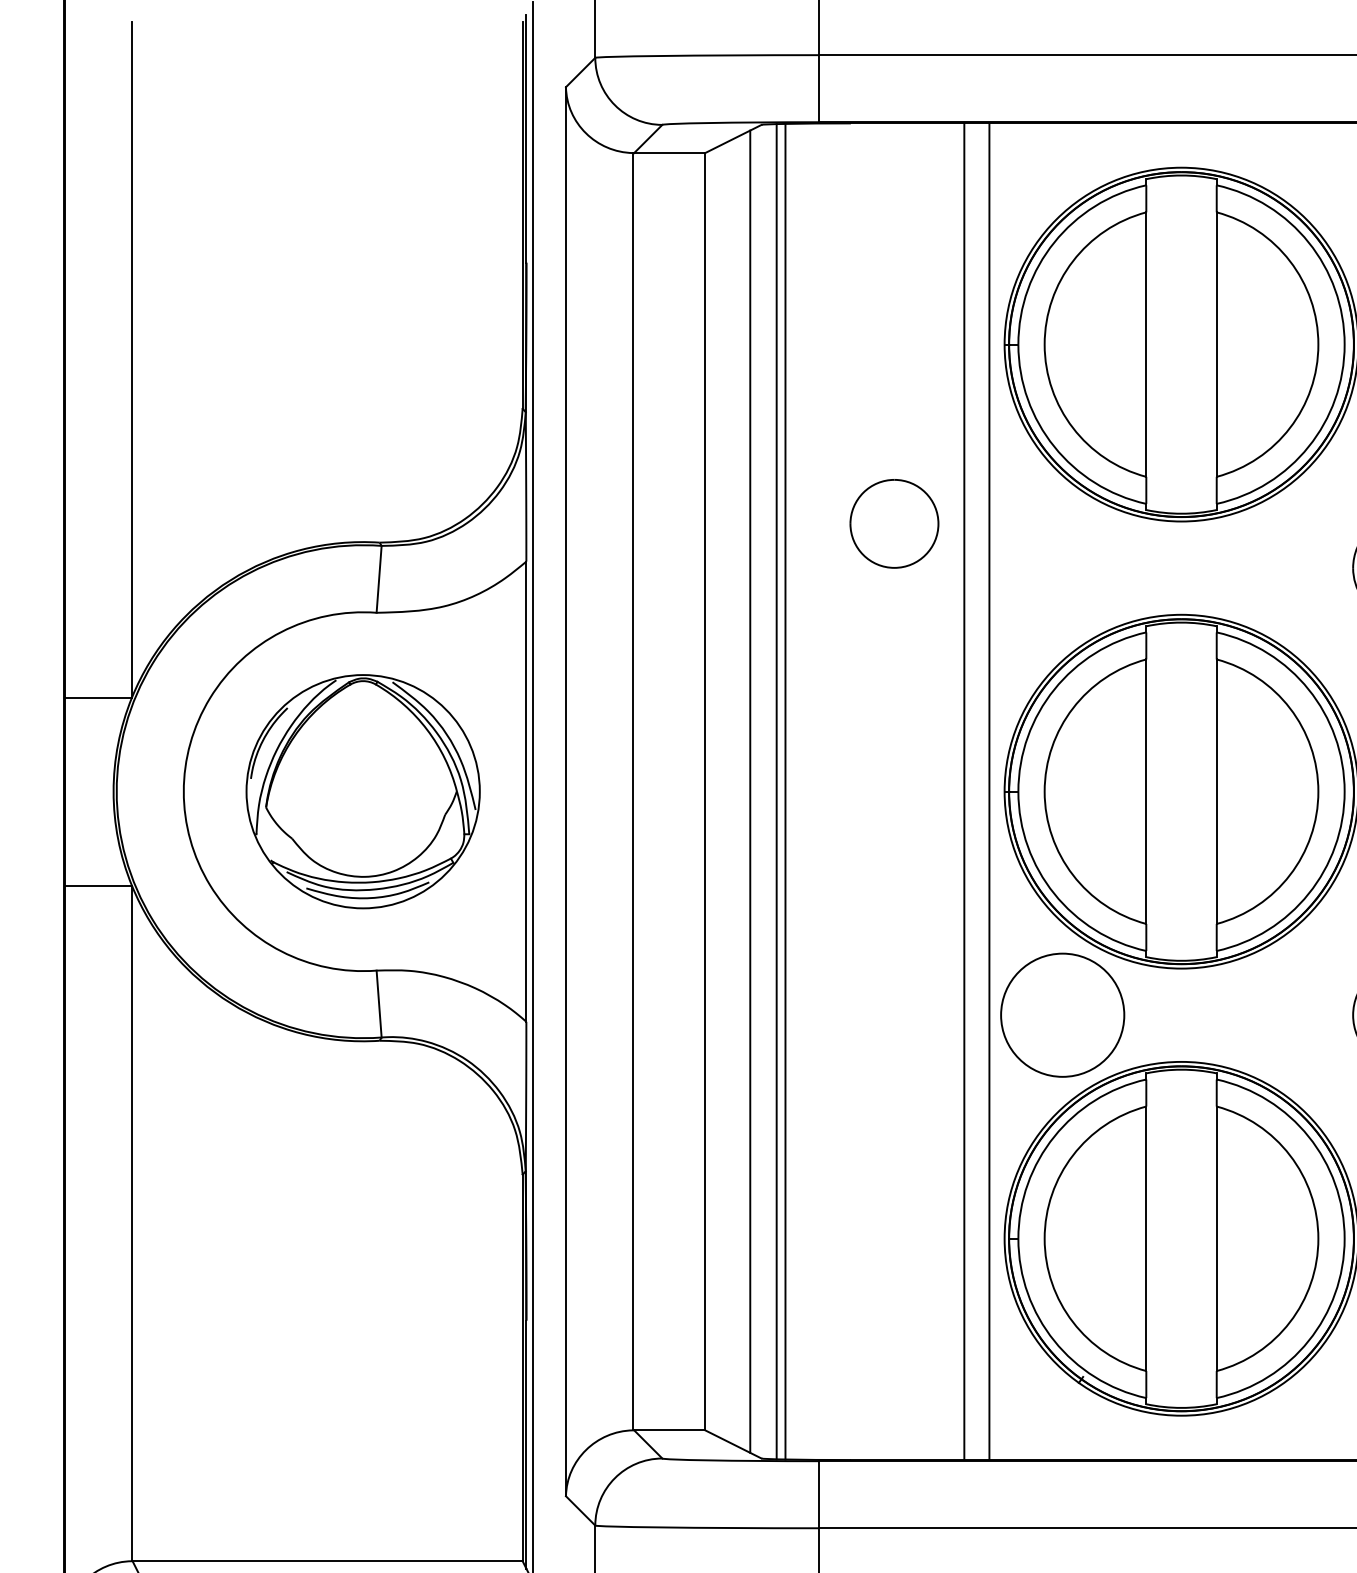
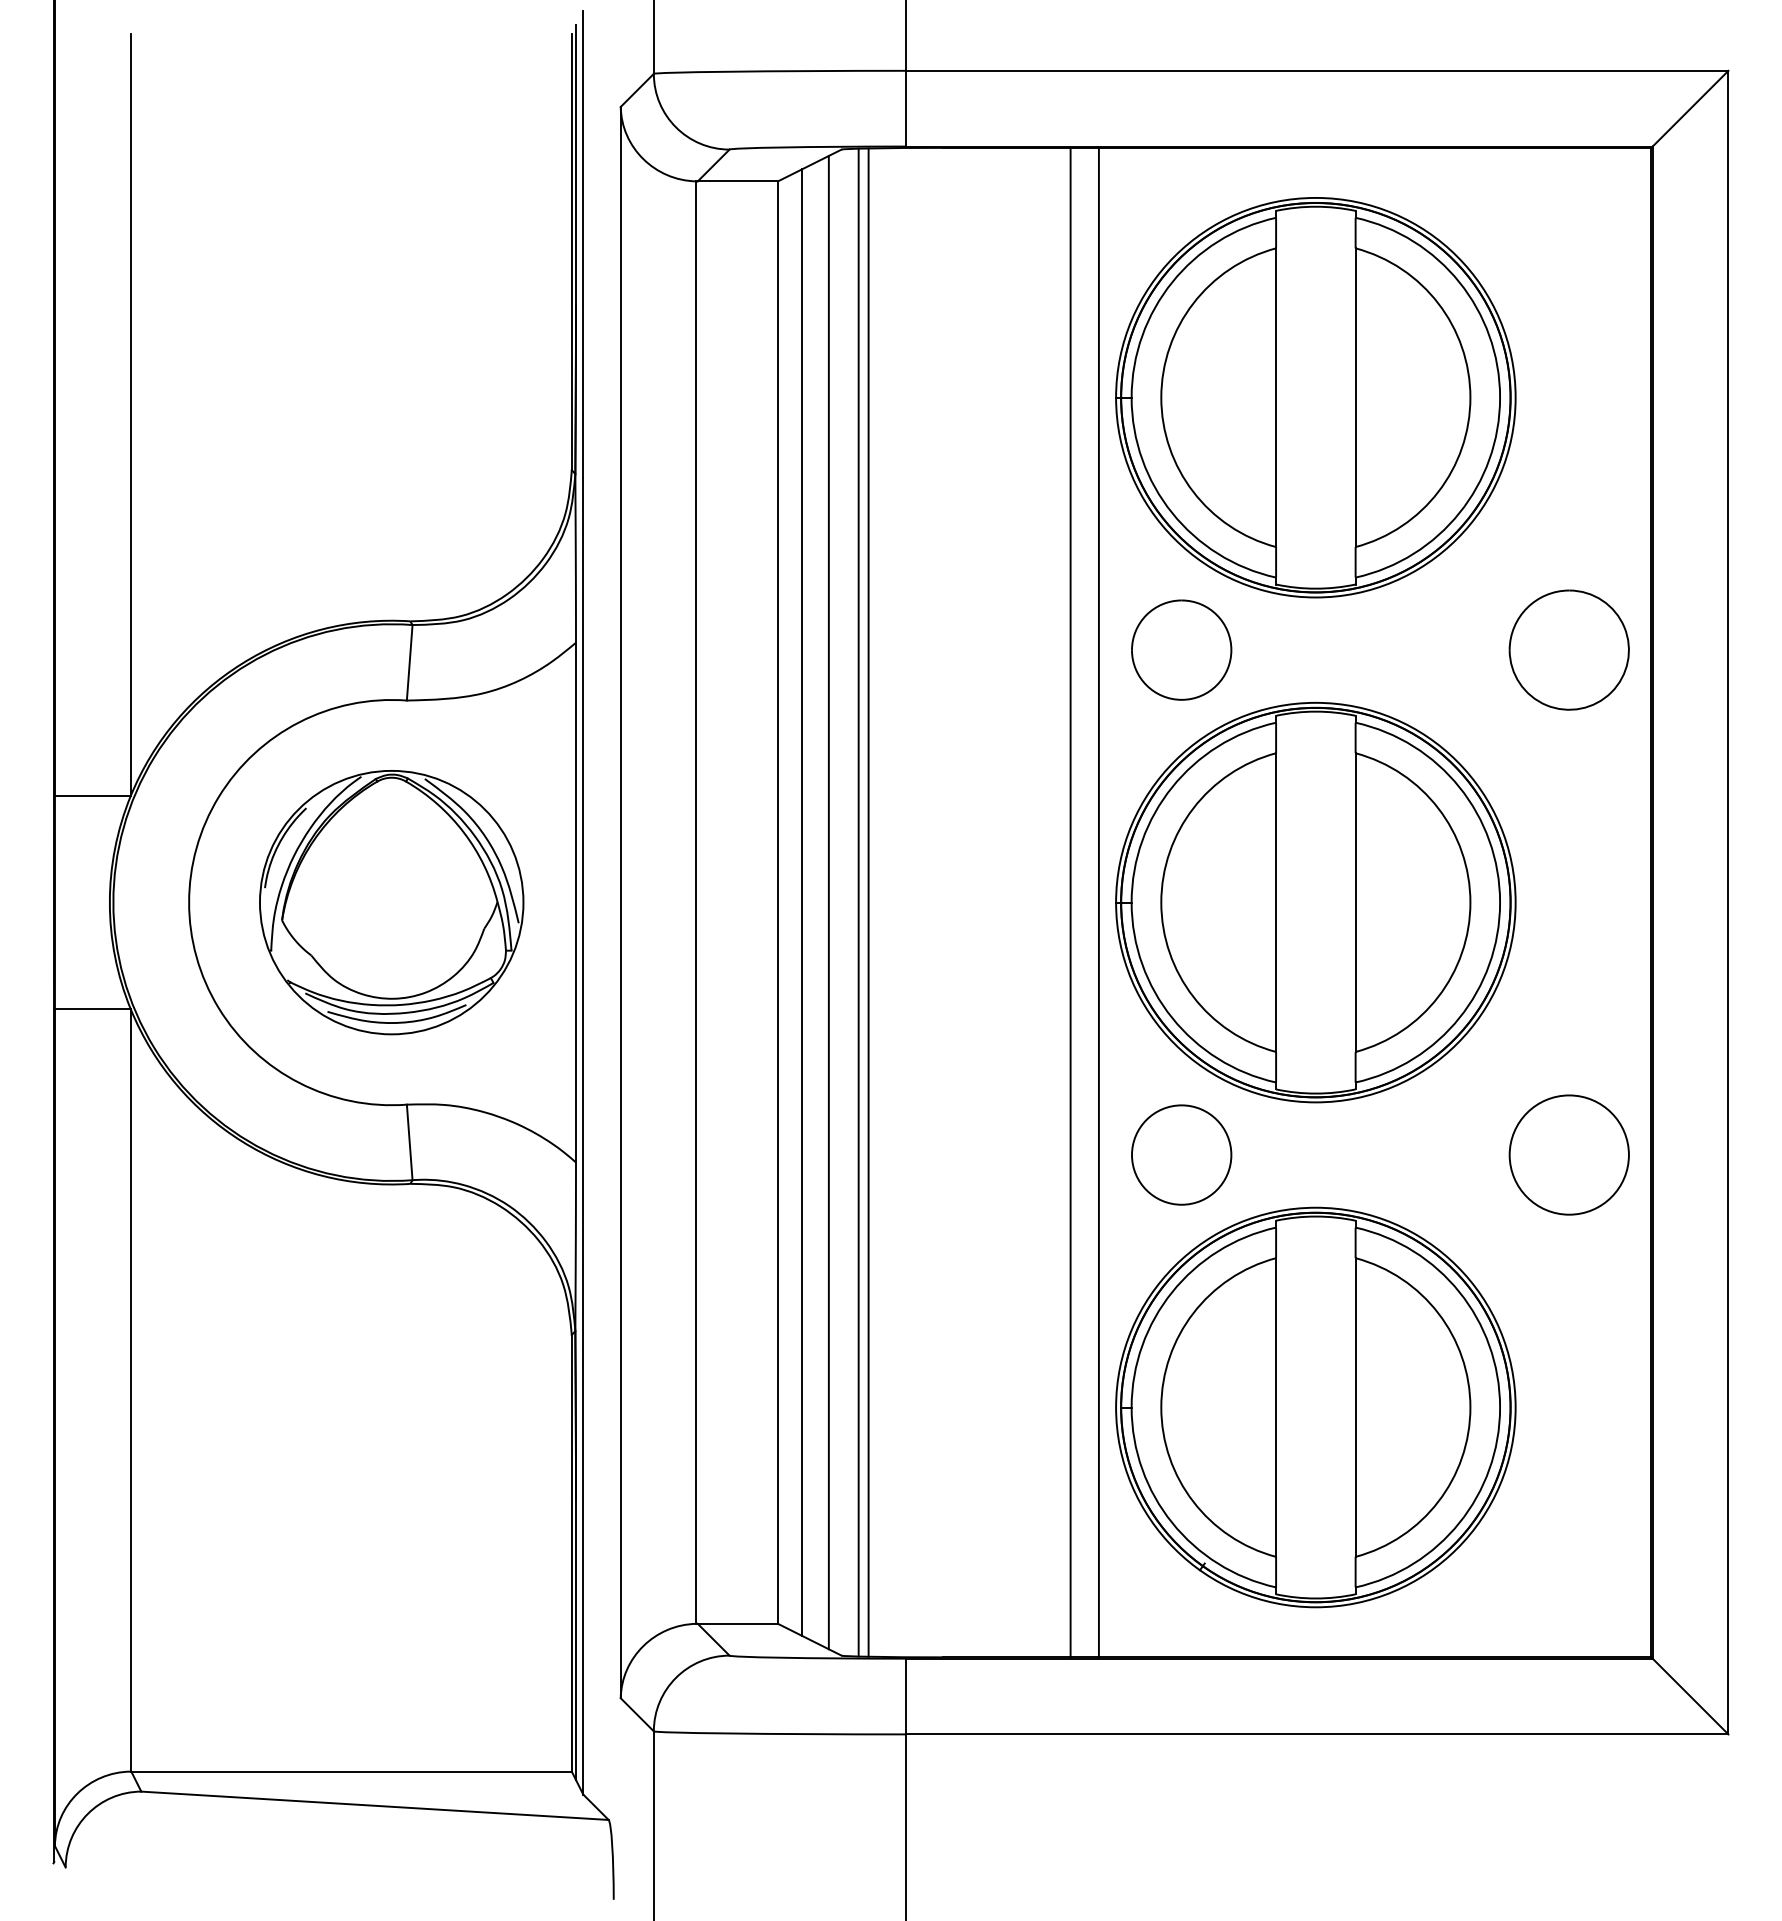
part: (894, 523) -> (1181, 649), moved
line: (726, 791) -> (801, 902), added
circle: (1062, 1014) -> (1181, 1154), size x0.71

